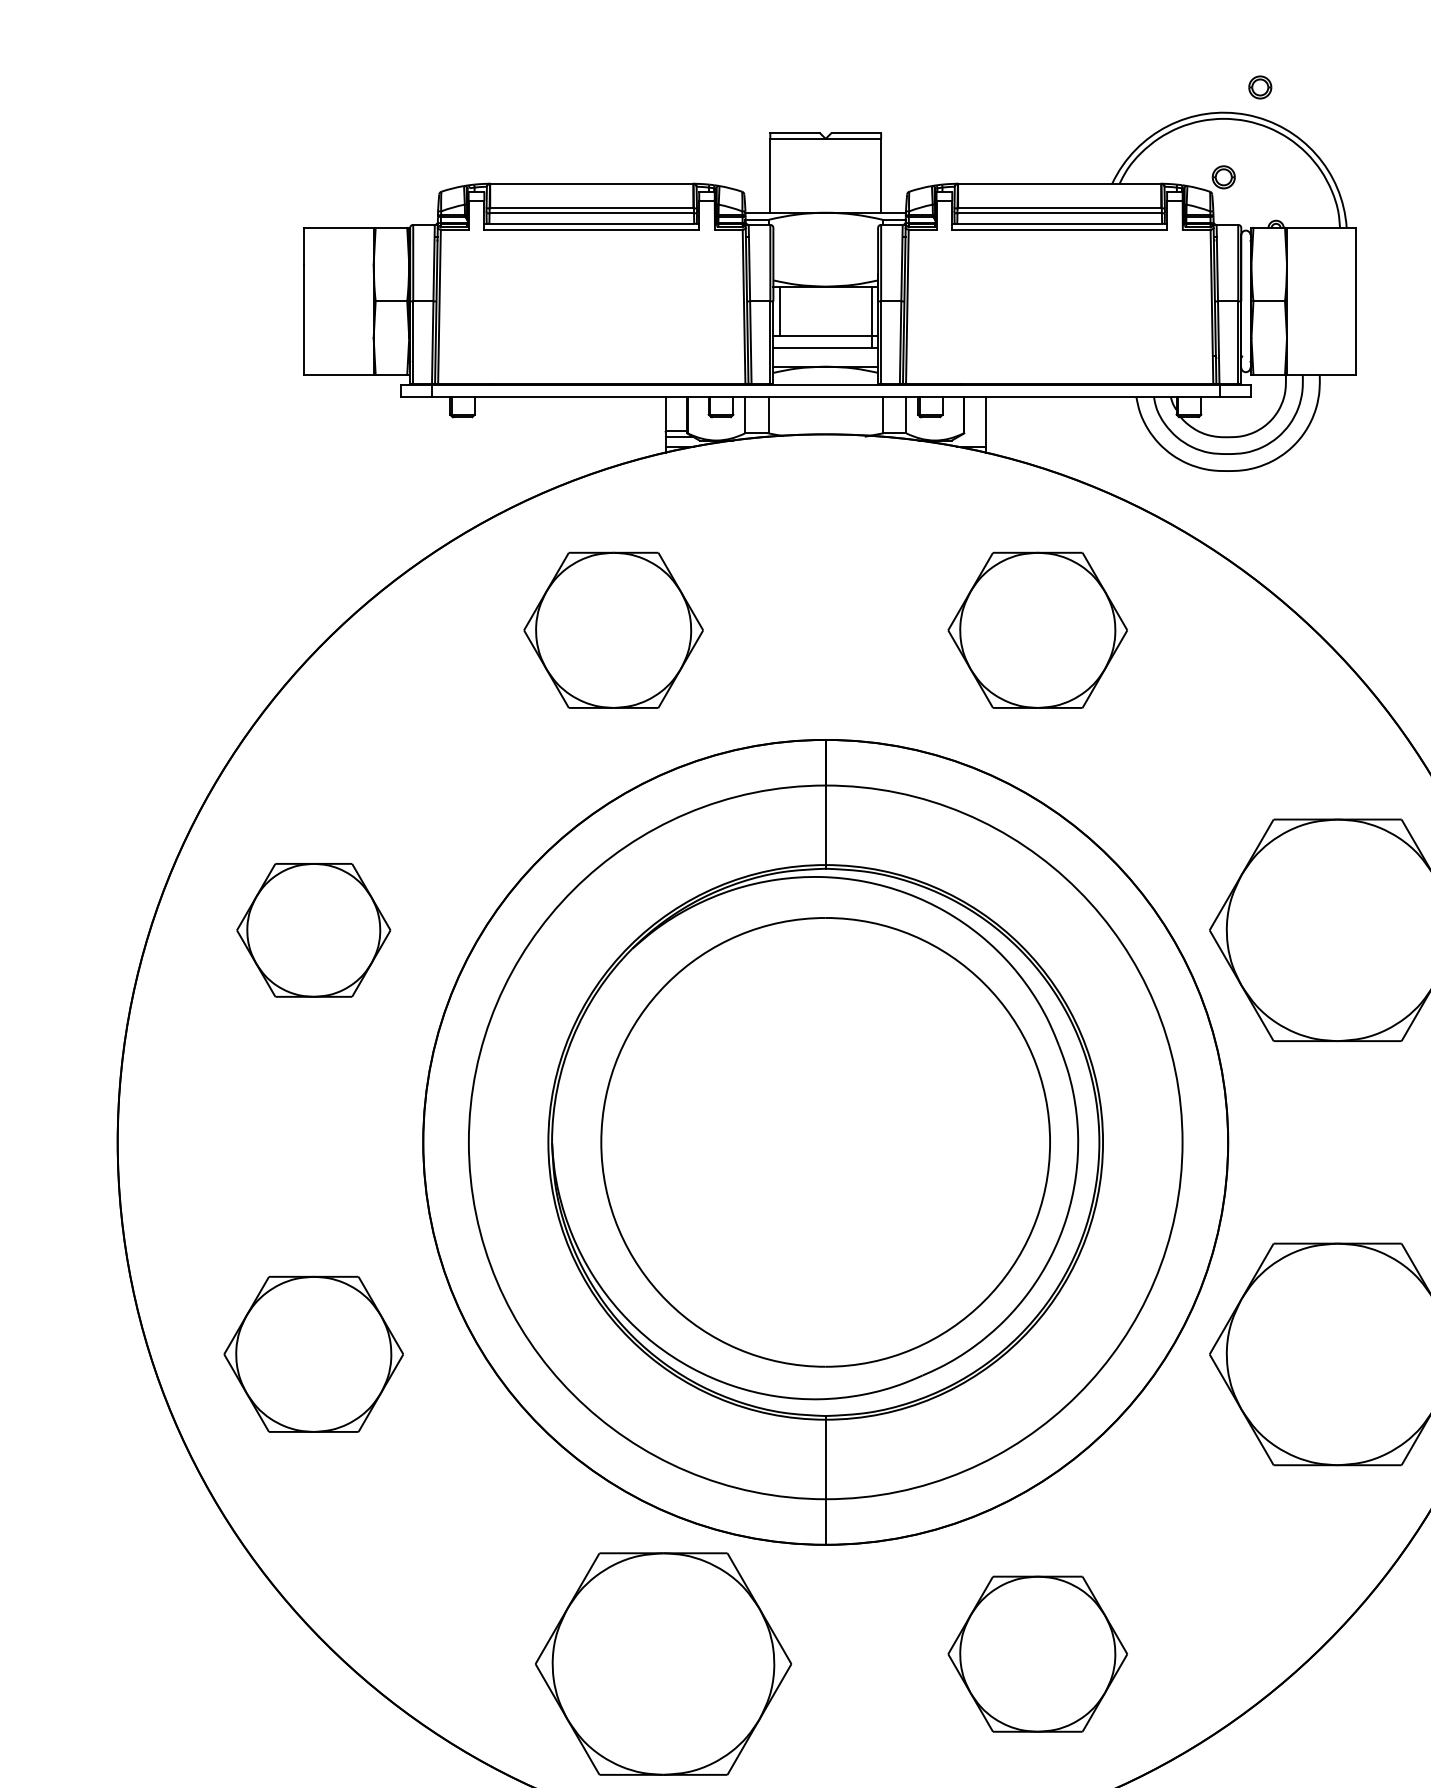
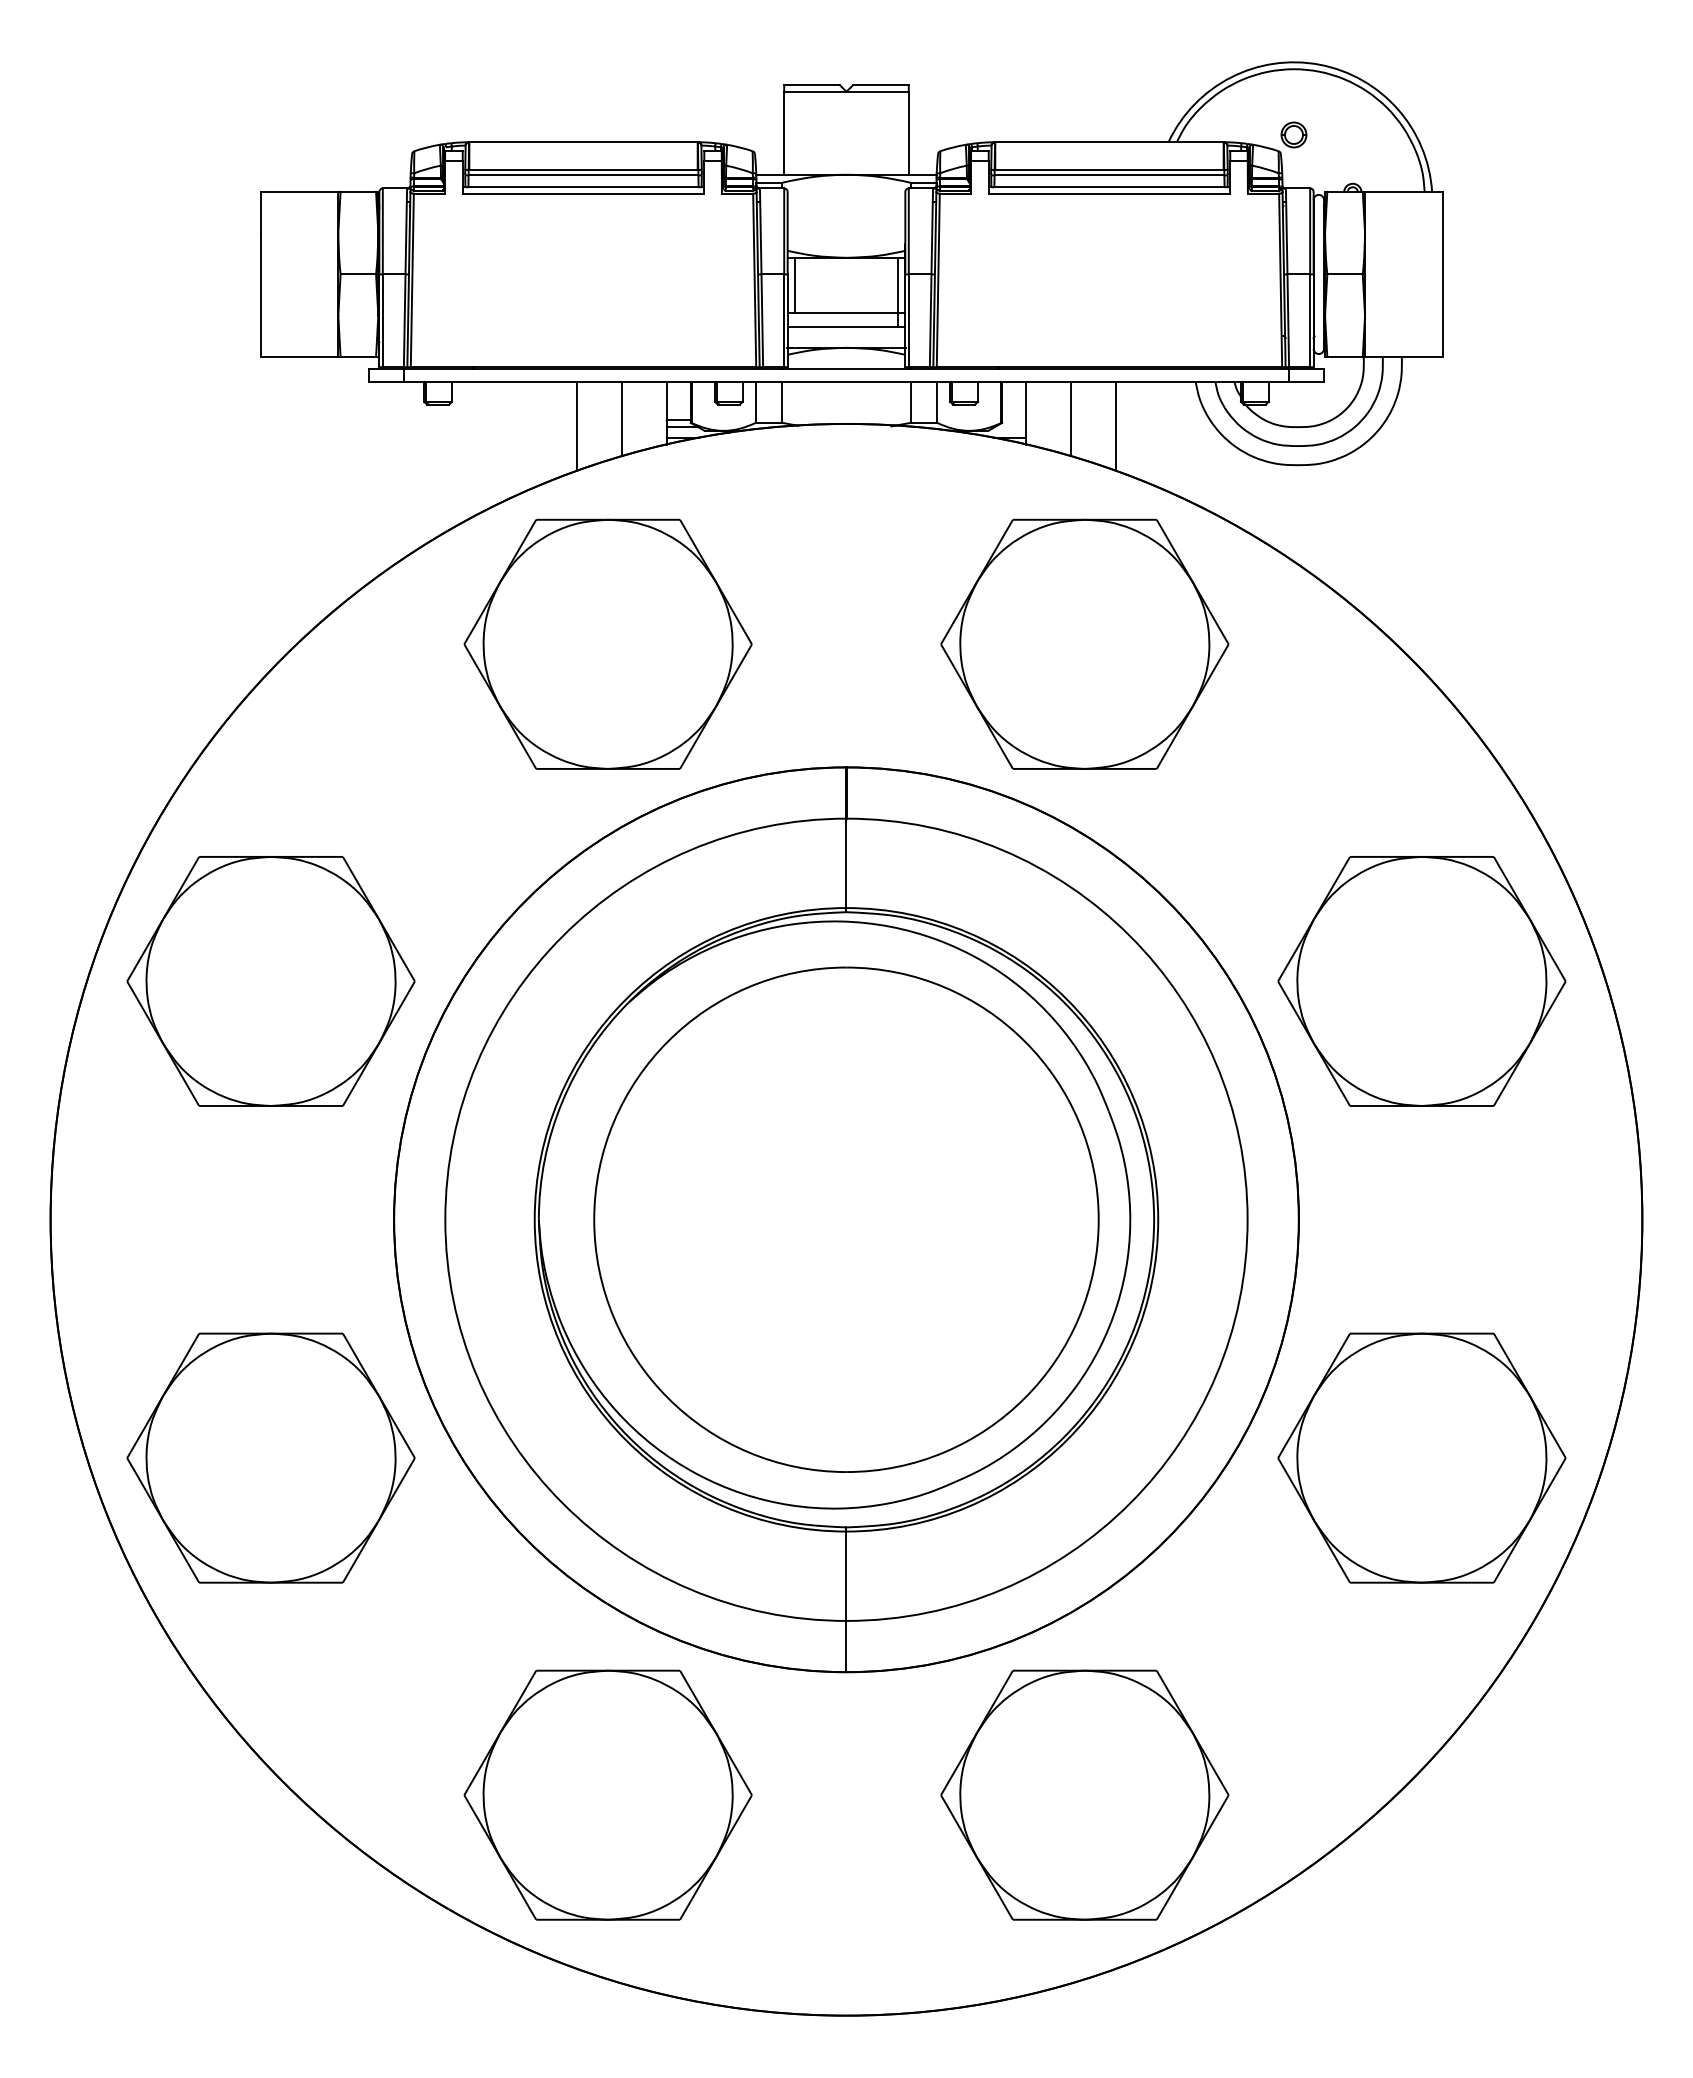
part: (1259, 87) -> (1334, 33), removed
line: (625, 430) -> (621, 419), added
line: (1025, 430) -> (1071, 419), added
line: (585, 436) -> (576, 426), added
line: (1065, 436) -> (1116, 426), added
part: (613, 629) -> (607, 643), size x1.43
part: (1037, 629) -> (1084, 643), size x1.43
part: (313, 930) -> (270, 981), size x1.67
part: (313, 1353) -> (270, 1457), size x1.43
part: (1037, 1653) -> (1084, 1794), size x1.43
part: (662, 1663) -> (607, 1794), moved

